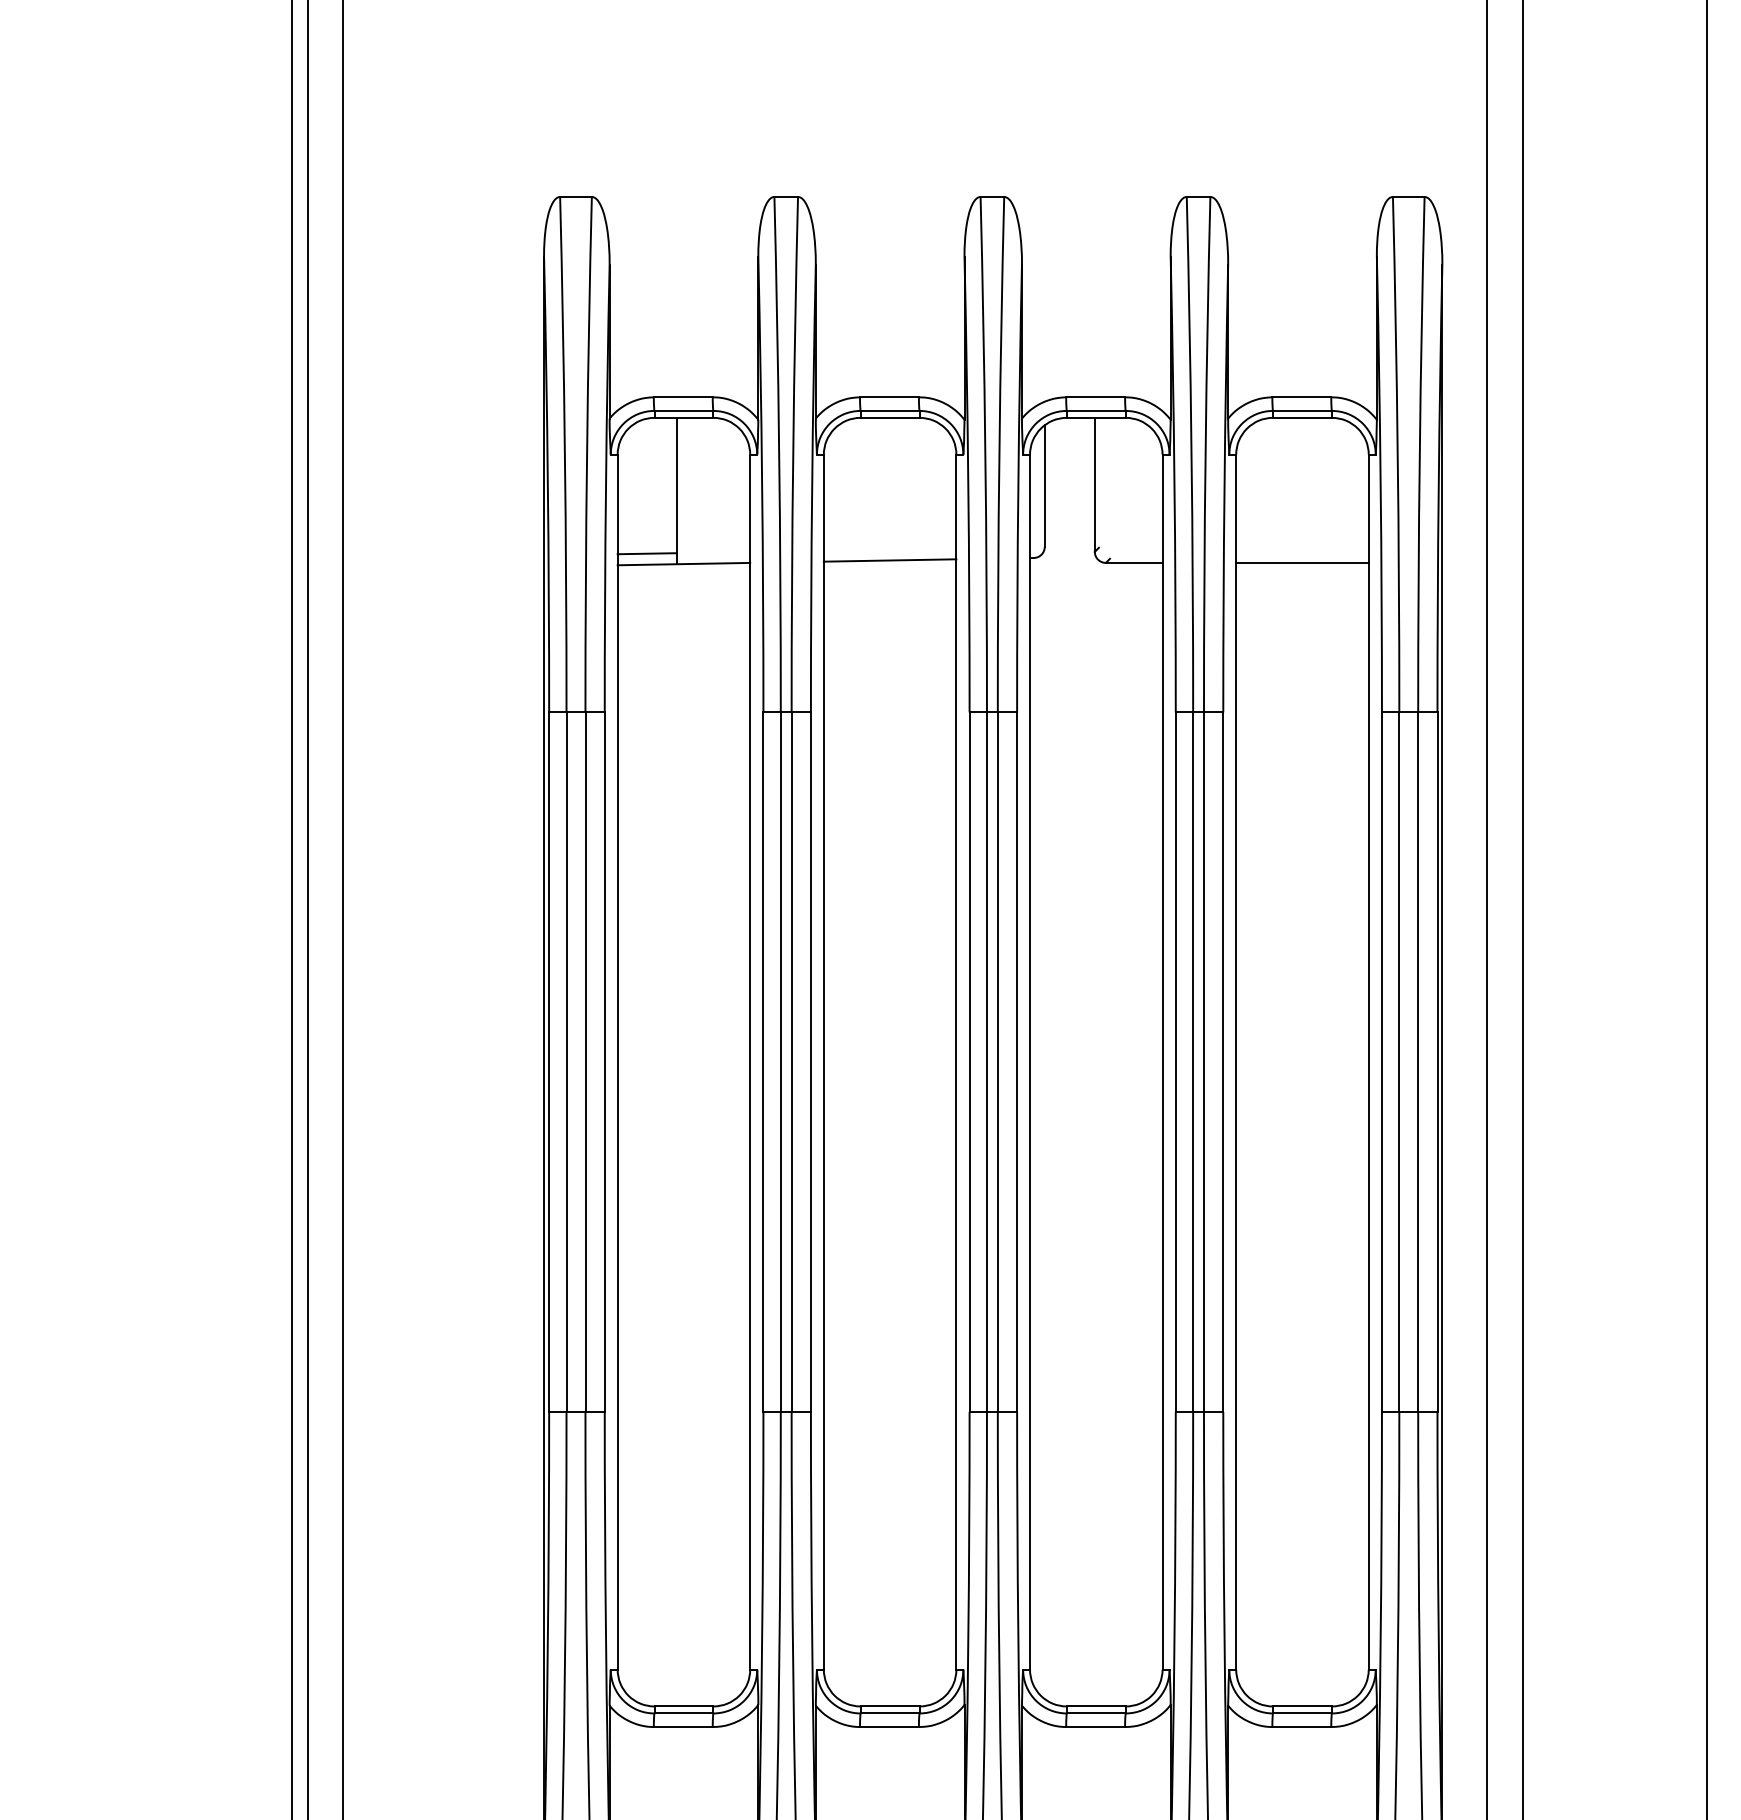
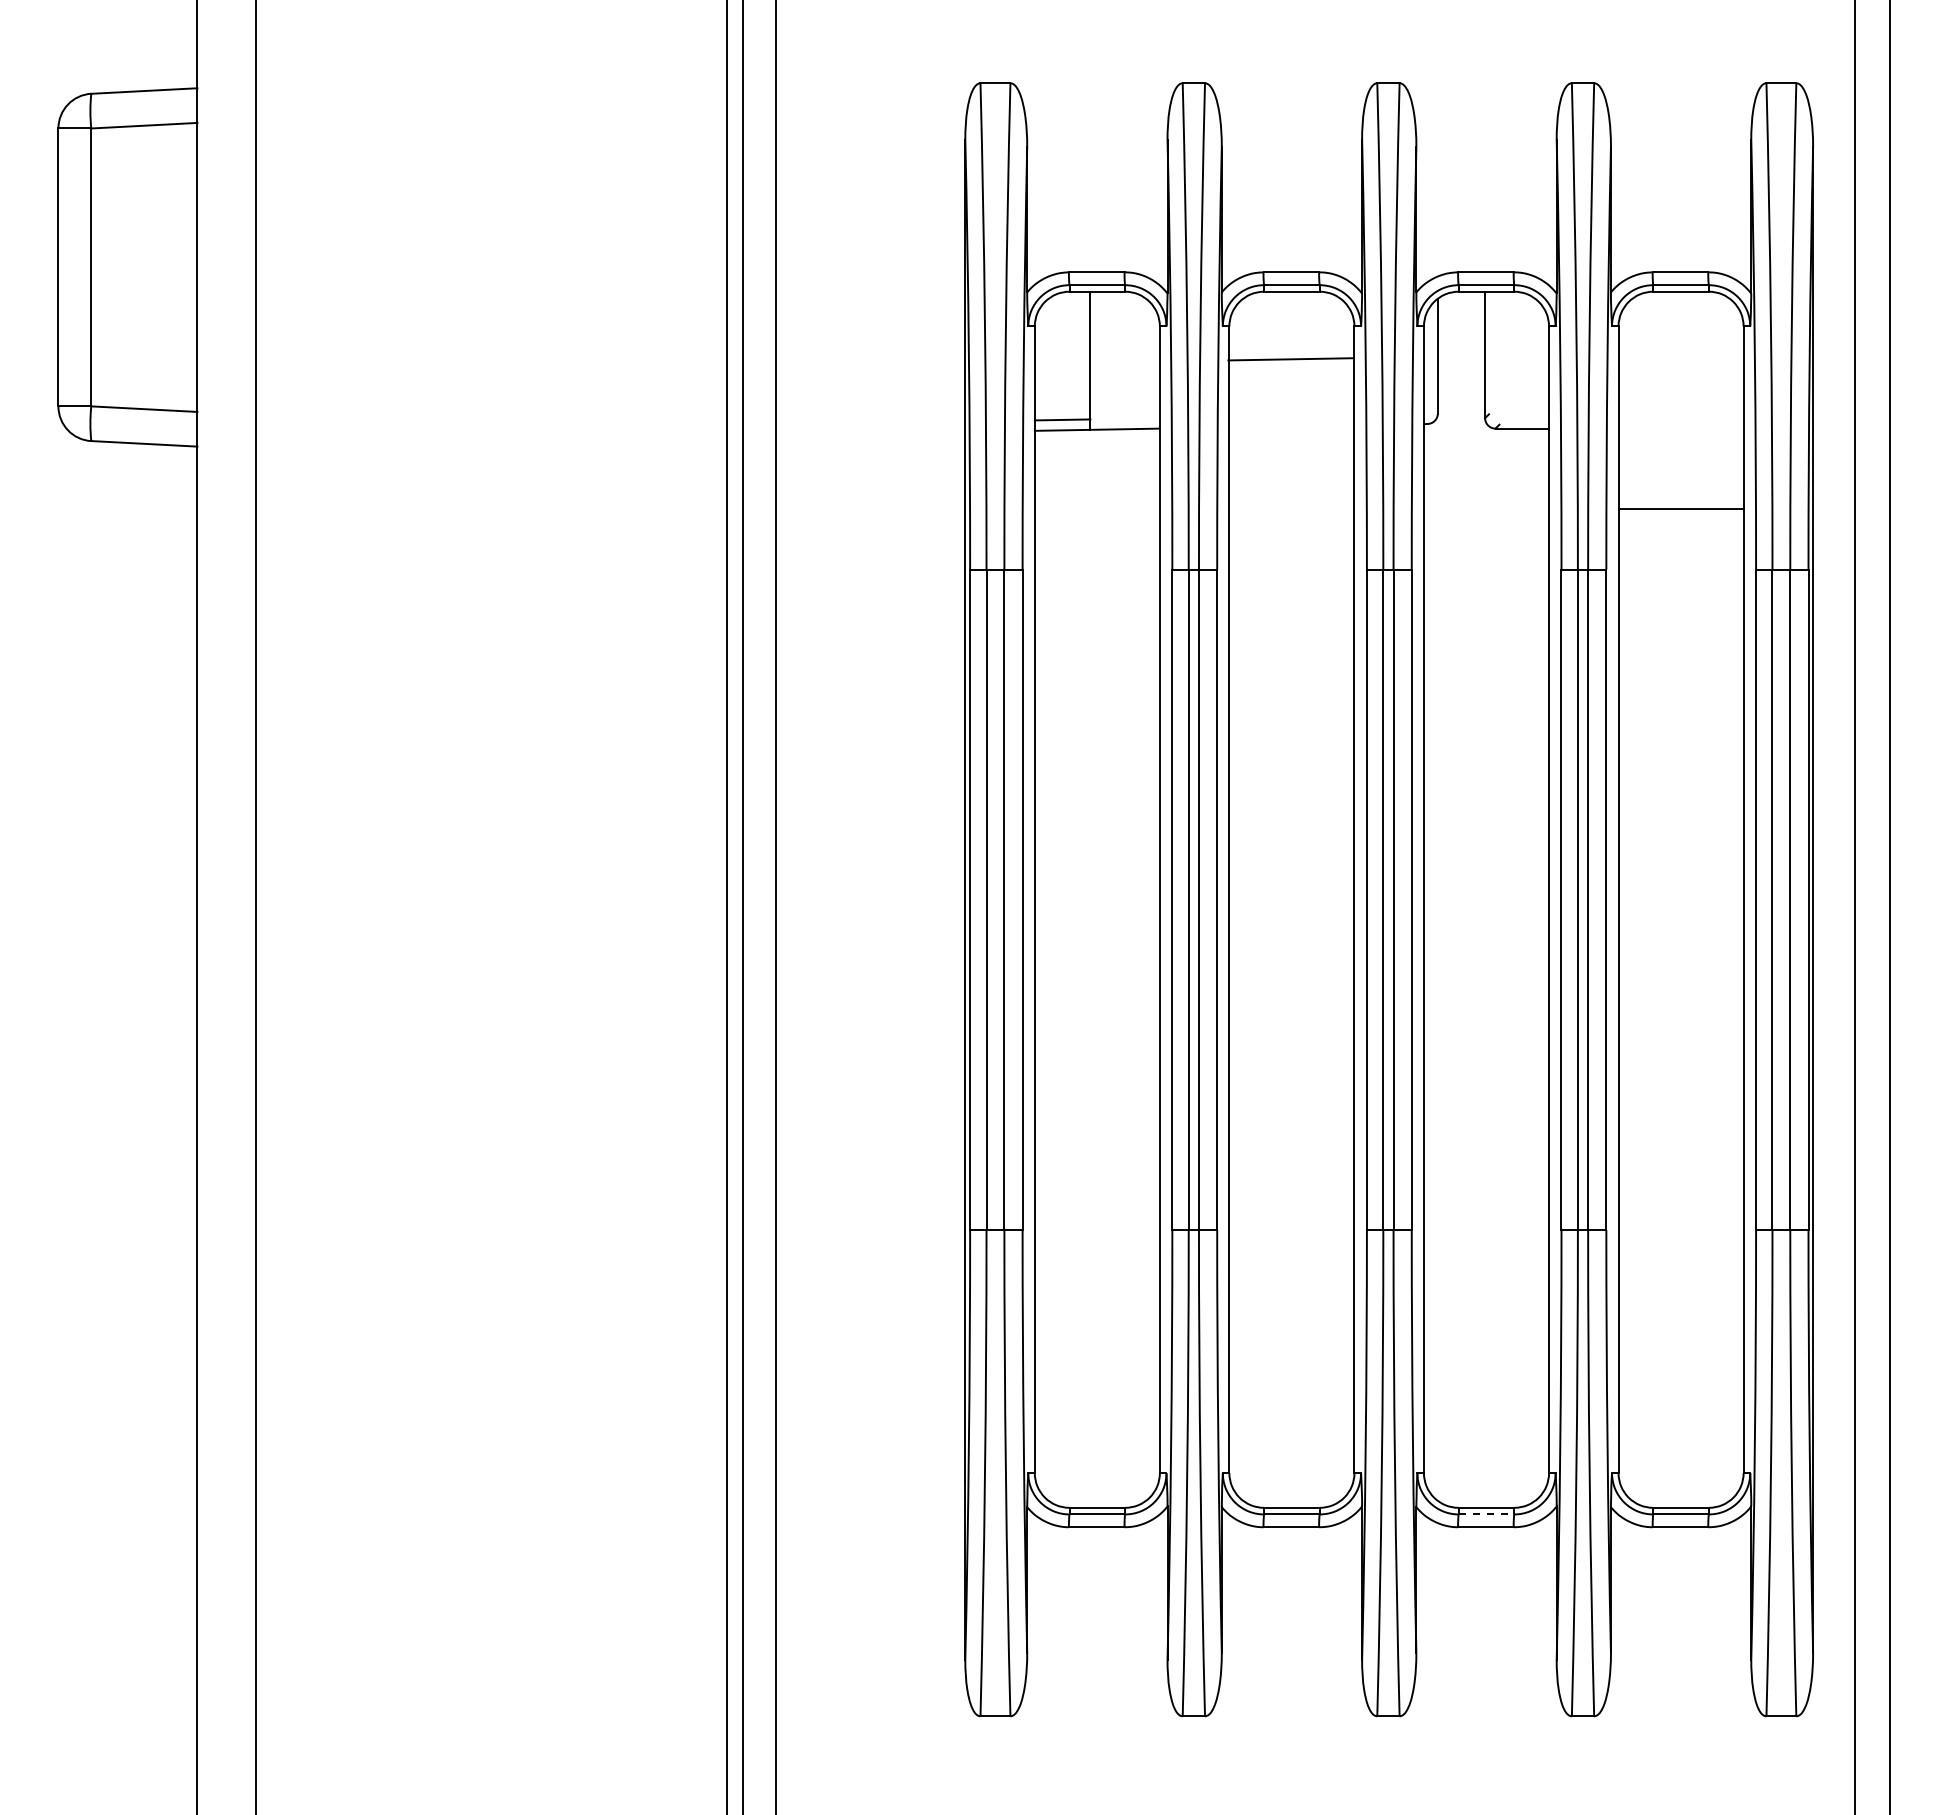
line: (889, 560) -> (1290, 359), moved
line: (1301, 562) -> (1680, 508), moved
line: (1096, 1713) -> (1486, 1514), solid -> dashed

